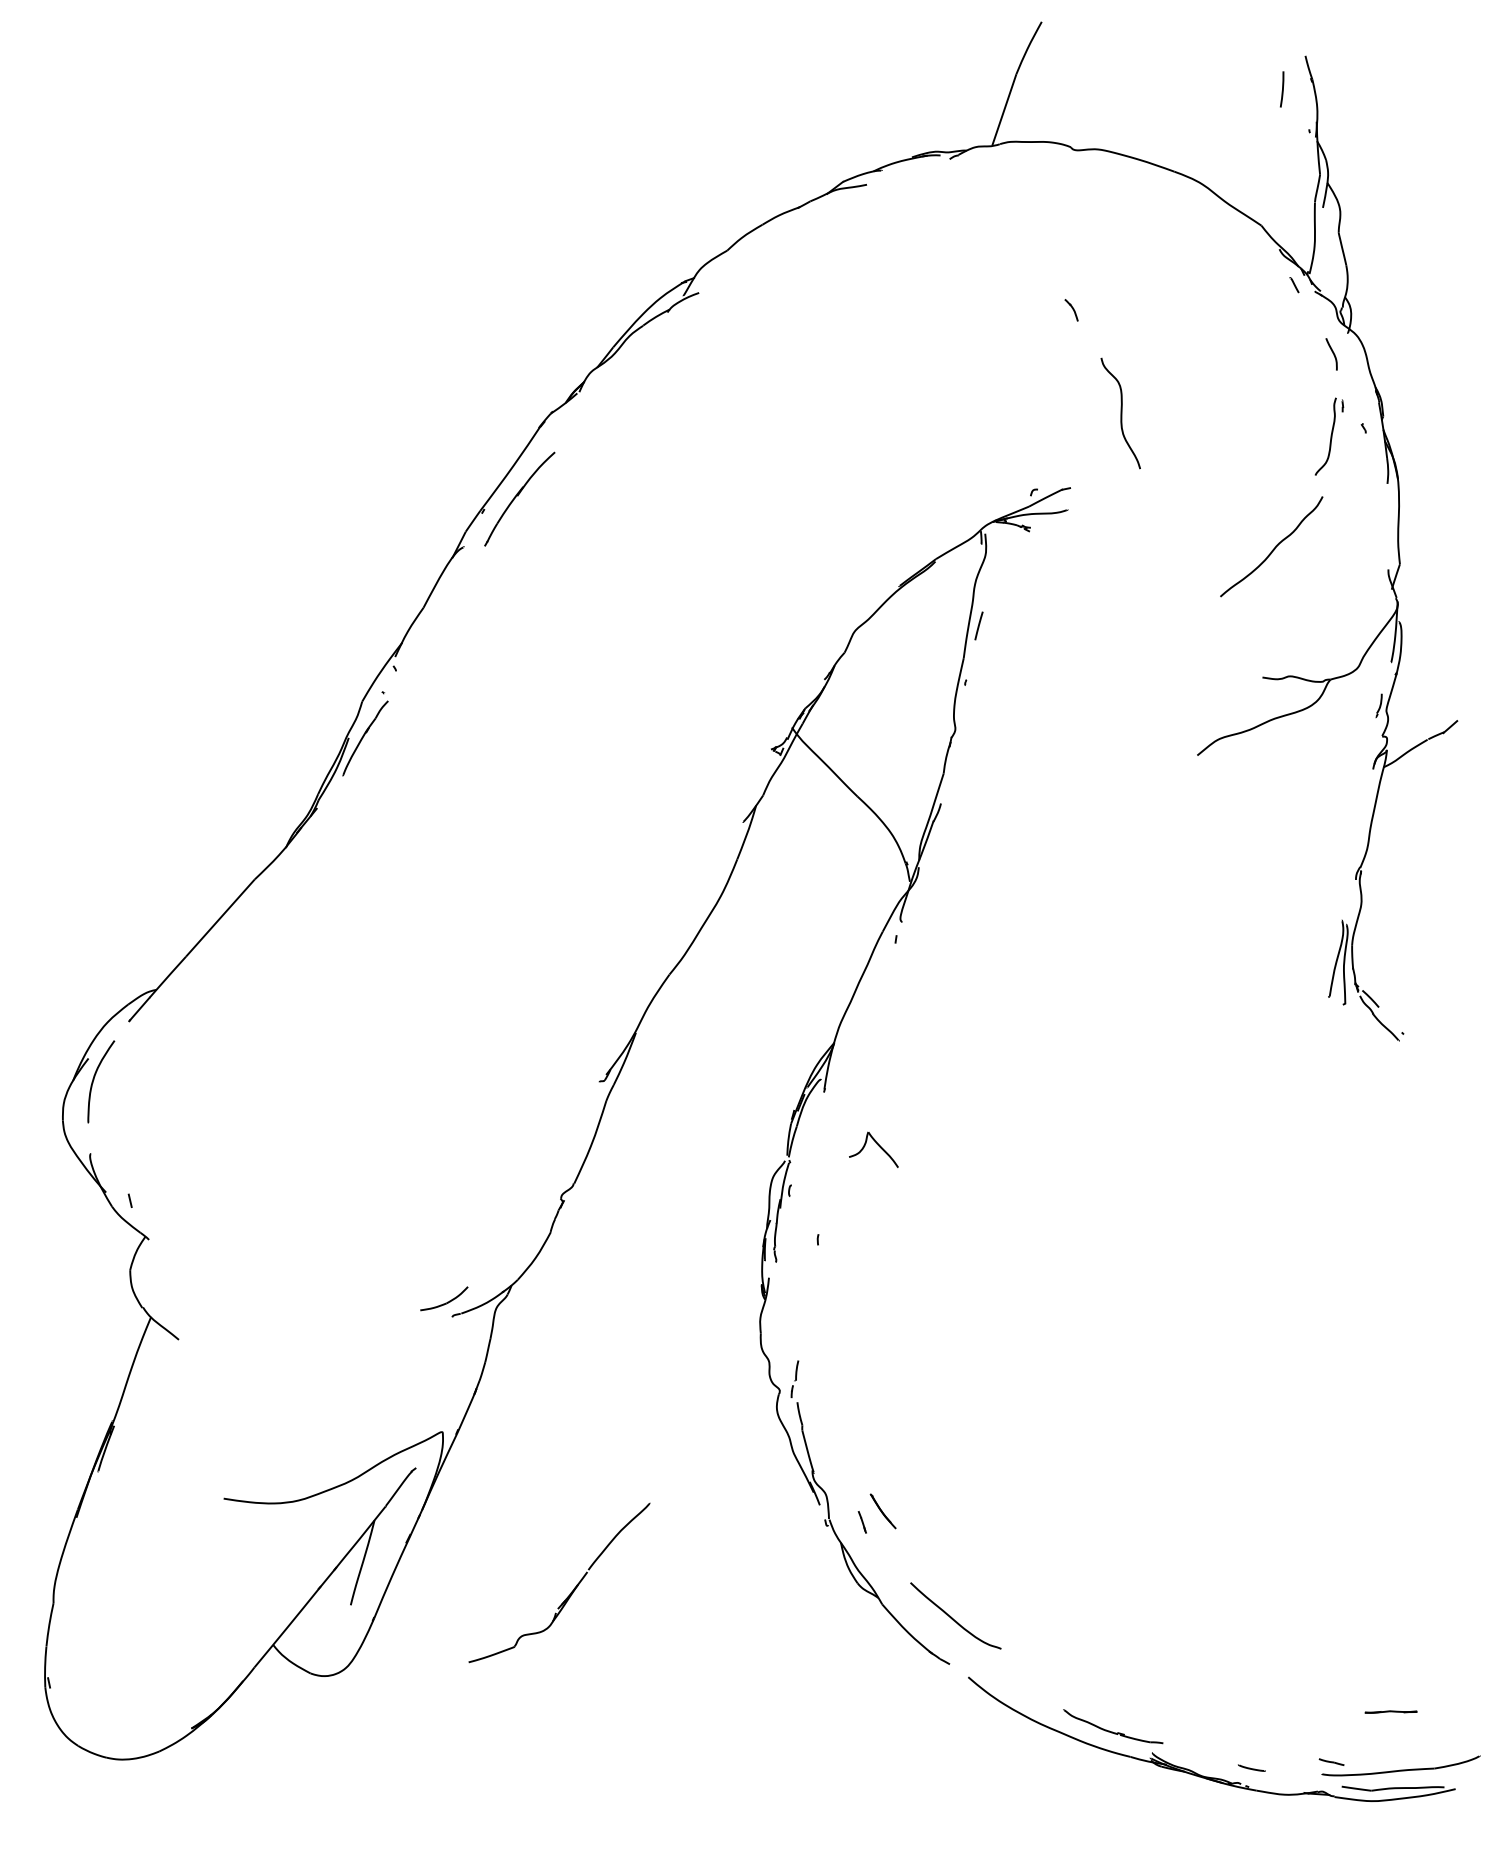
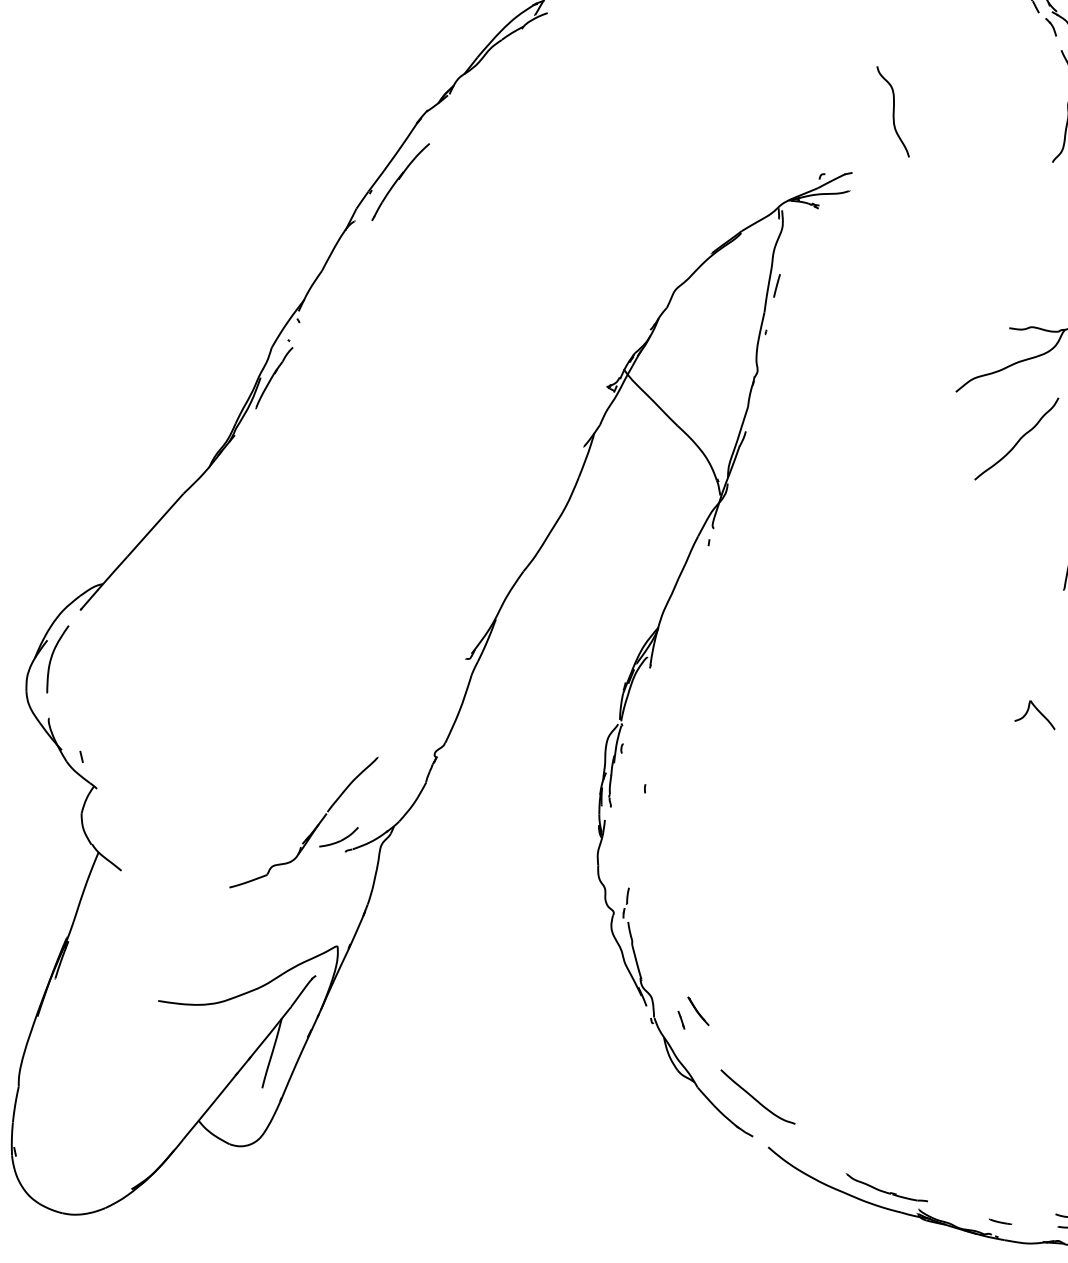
part: (1071, 310) -> (1051, 27), moved
curve: (1273, 548) -> (1018, 440), moved
part: (873, 1149) -> (1034, 714), moved
part: (570, 1592) -> (312, 830), moved

